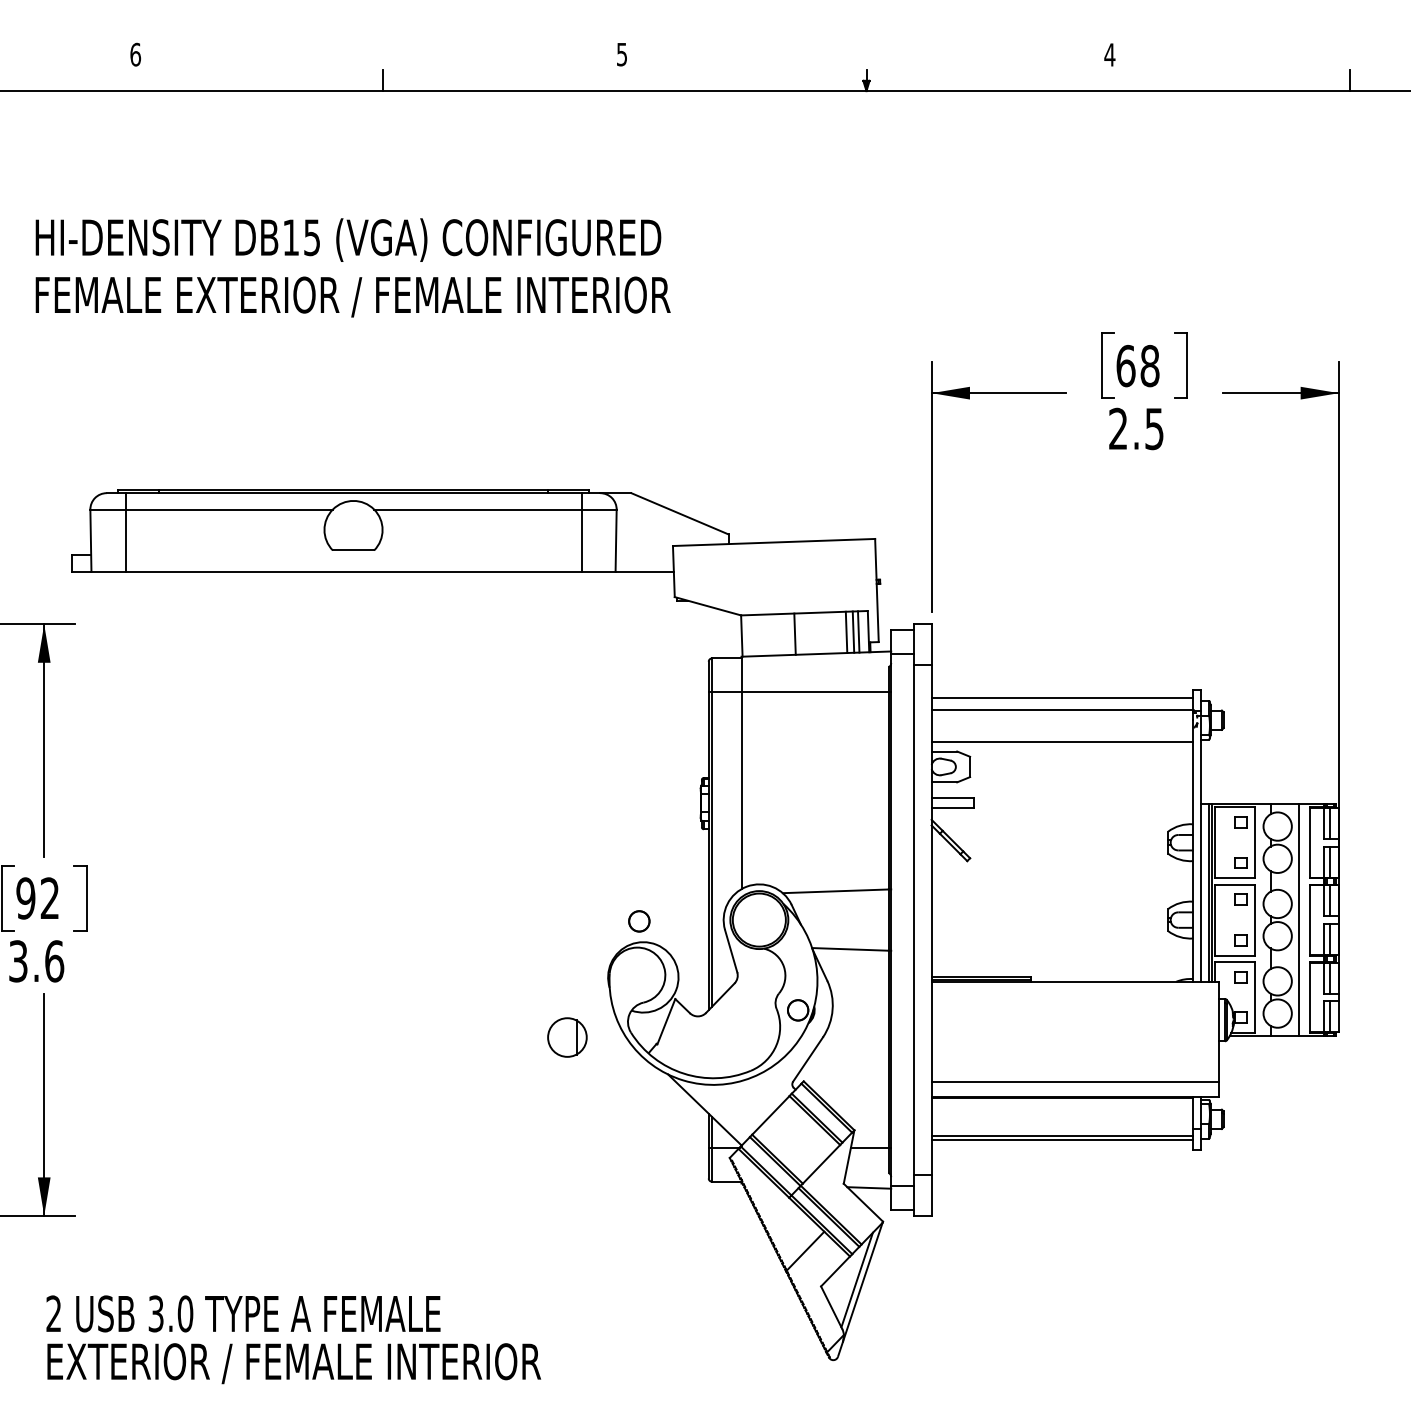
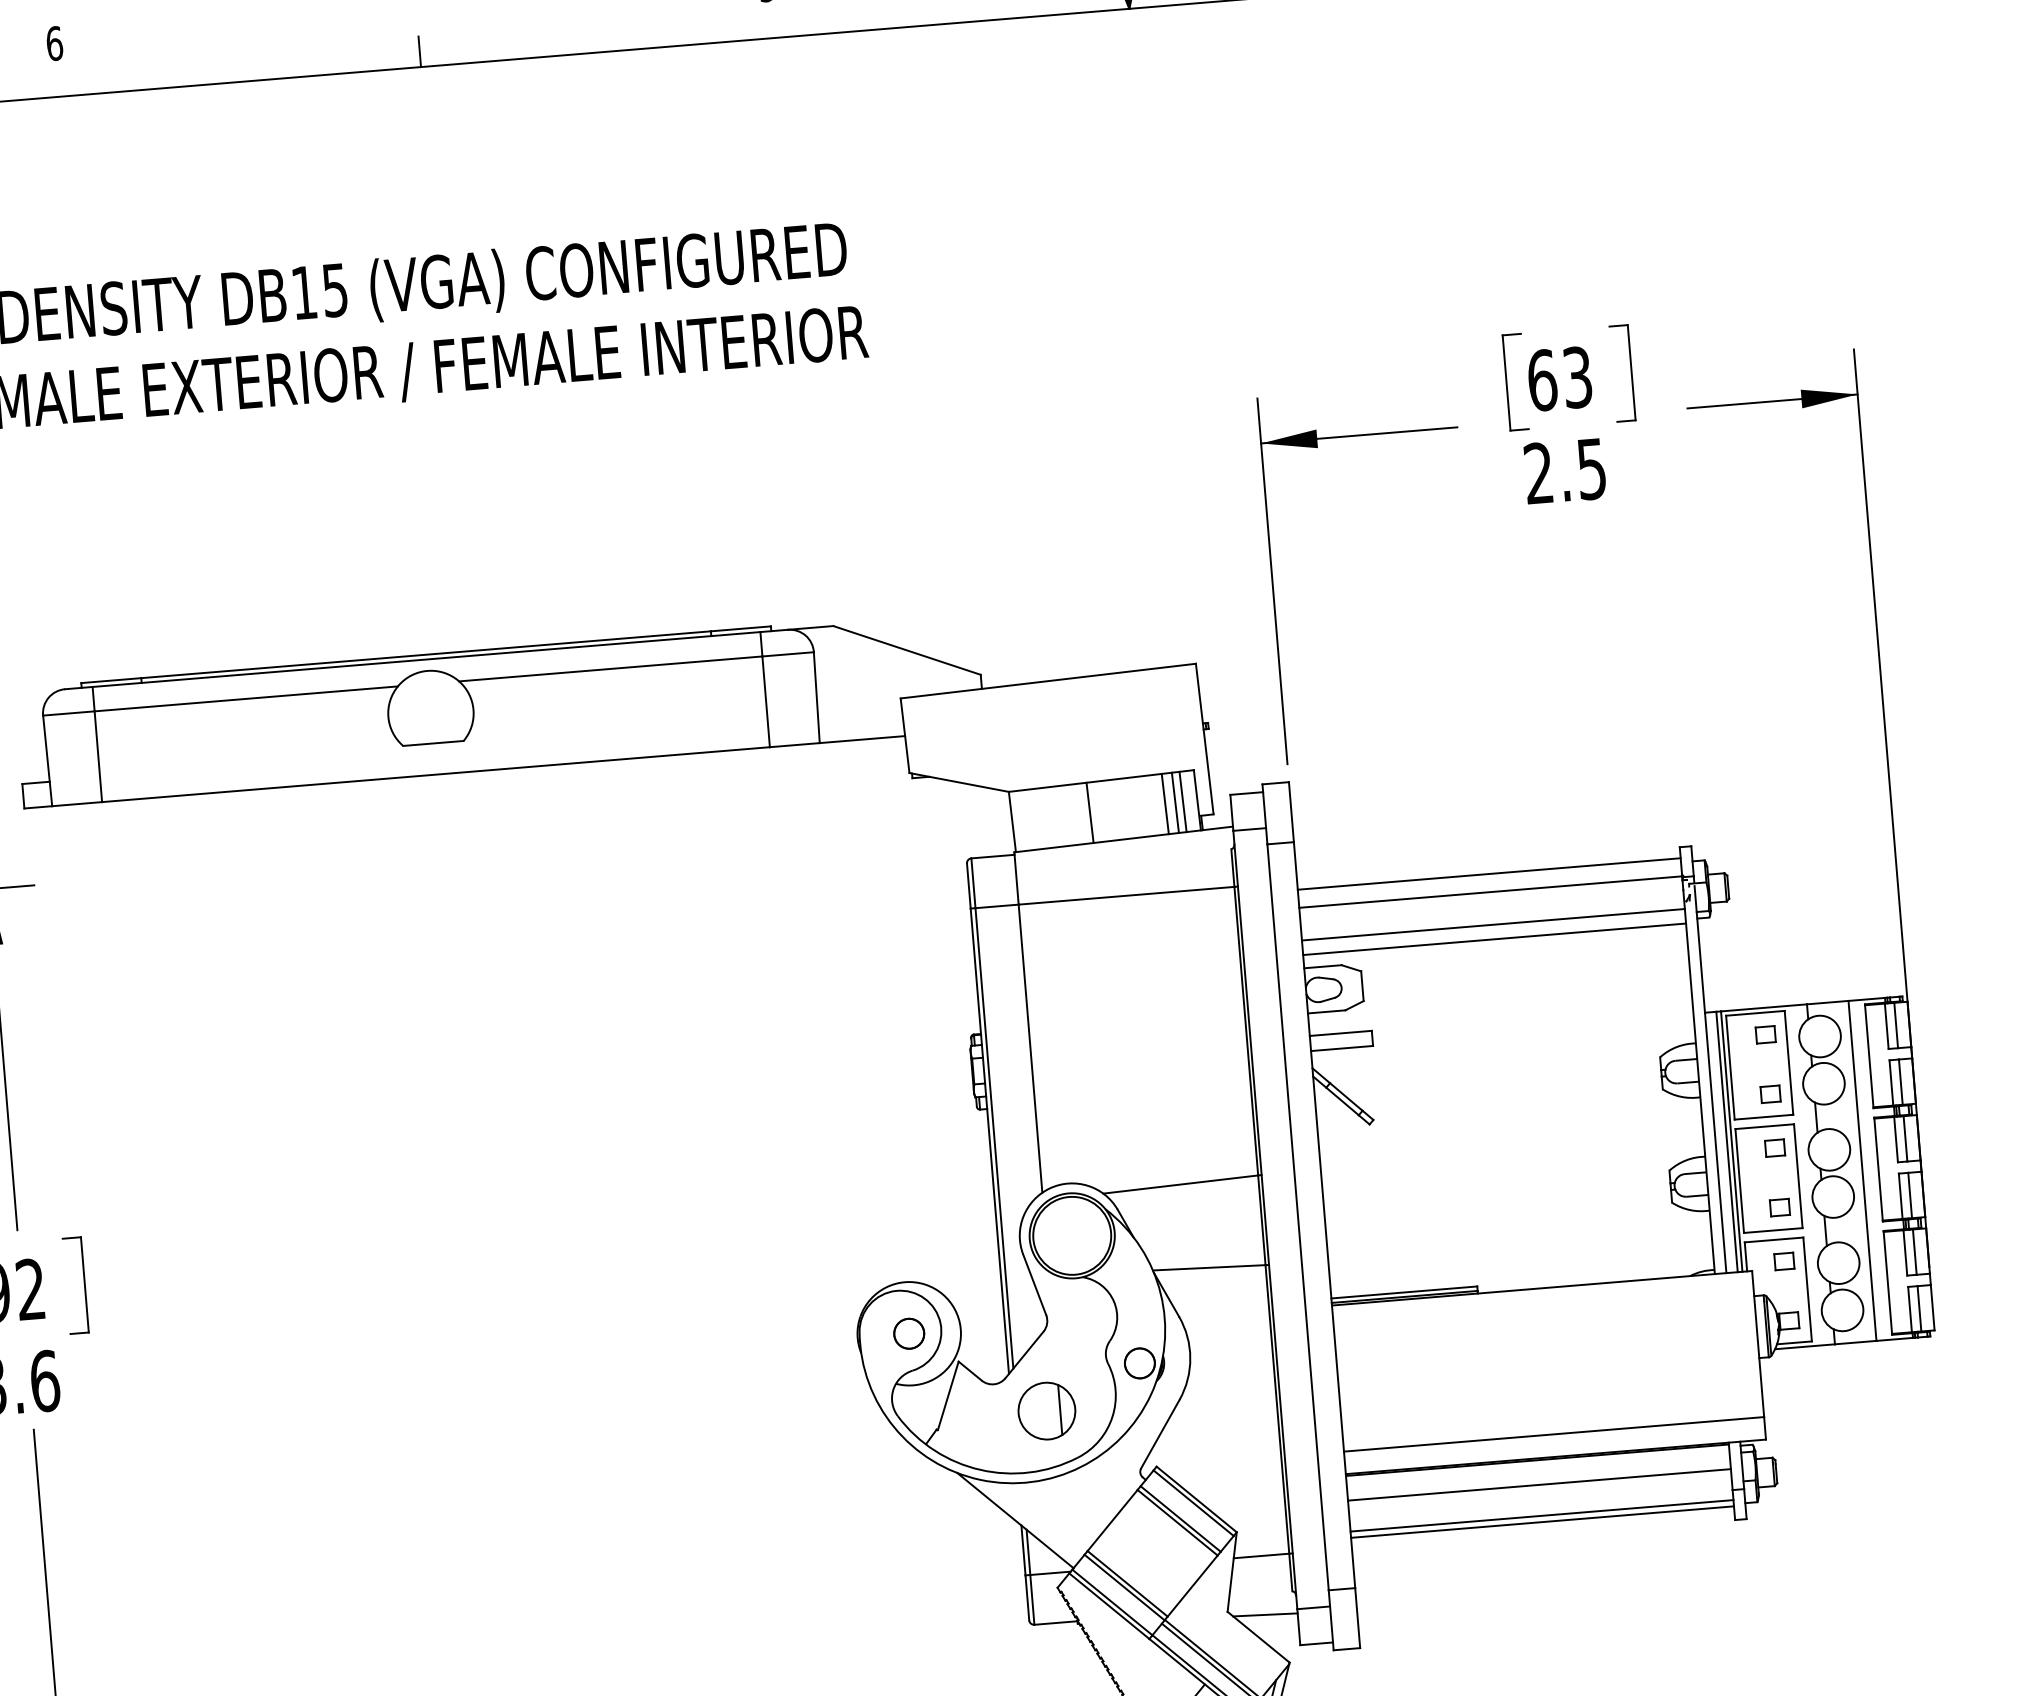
text: (1149, 366) -> (1576, 378), 68 -> 63
line: (1062, 732) -> (1493, 924), added
circle: (639, 921) -> (909, 1333), moved
part: (567, 1037) -> (1047, 1411), moved
line: (1062, 1115) -> (1539, 1485), added

